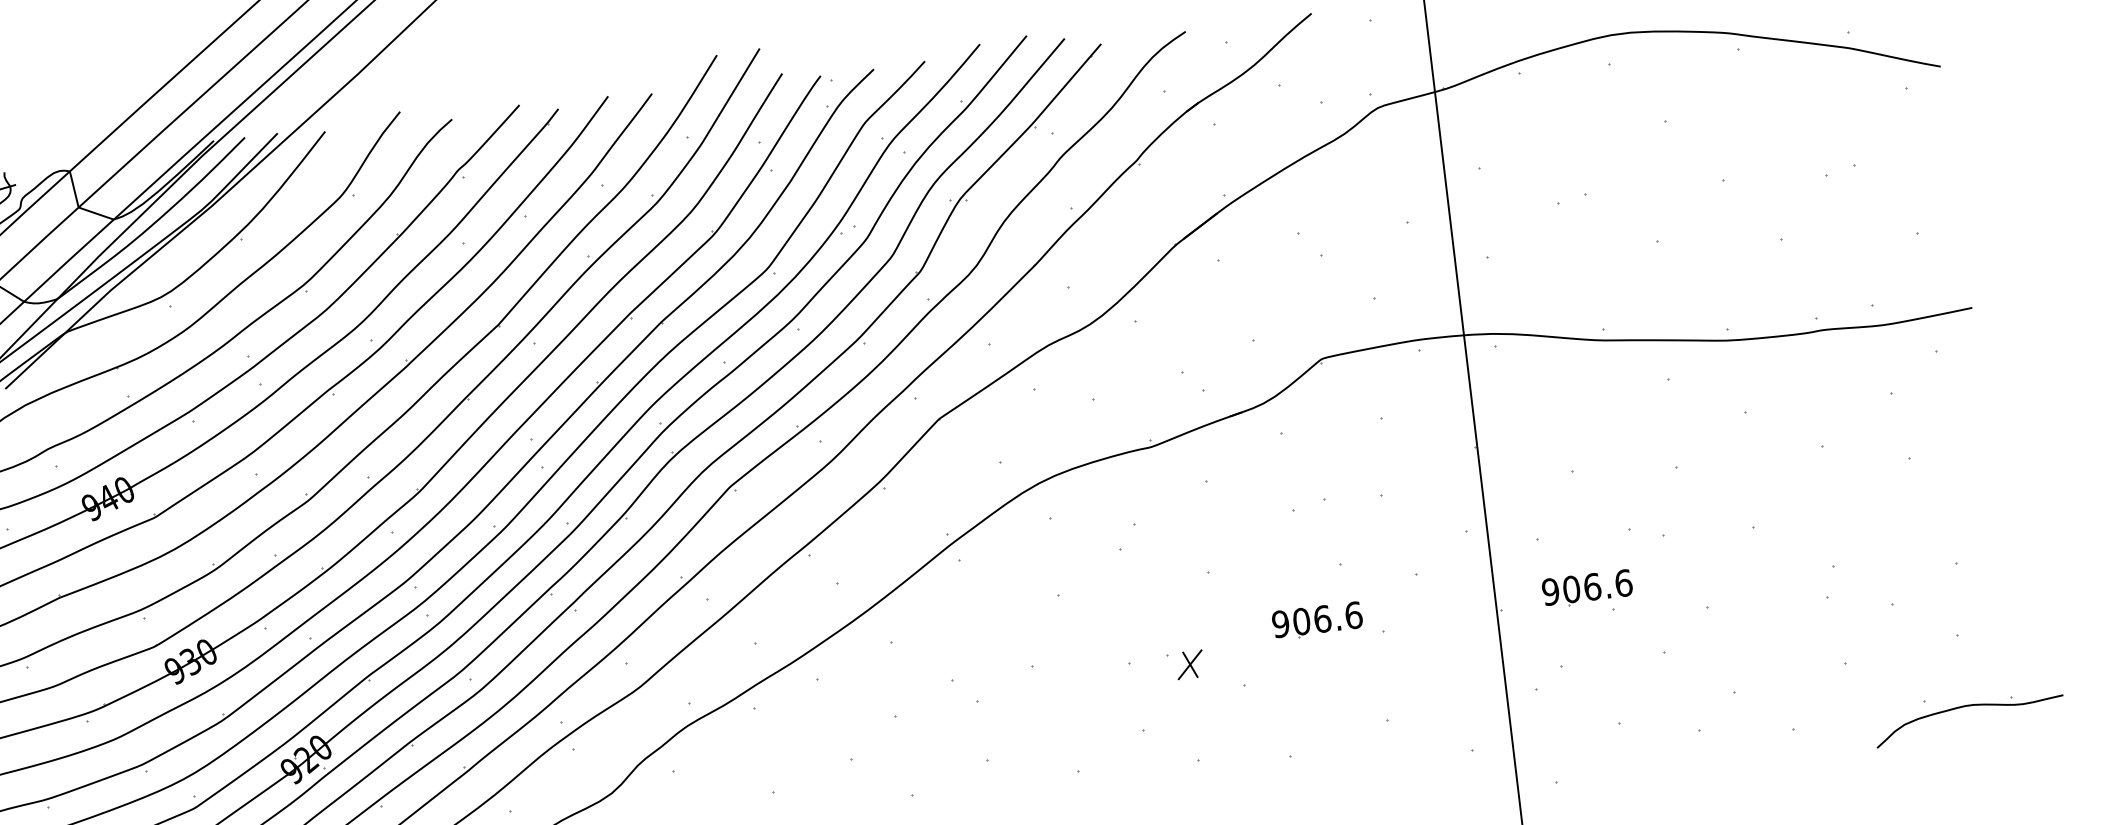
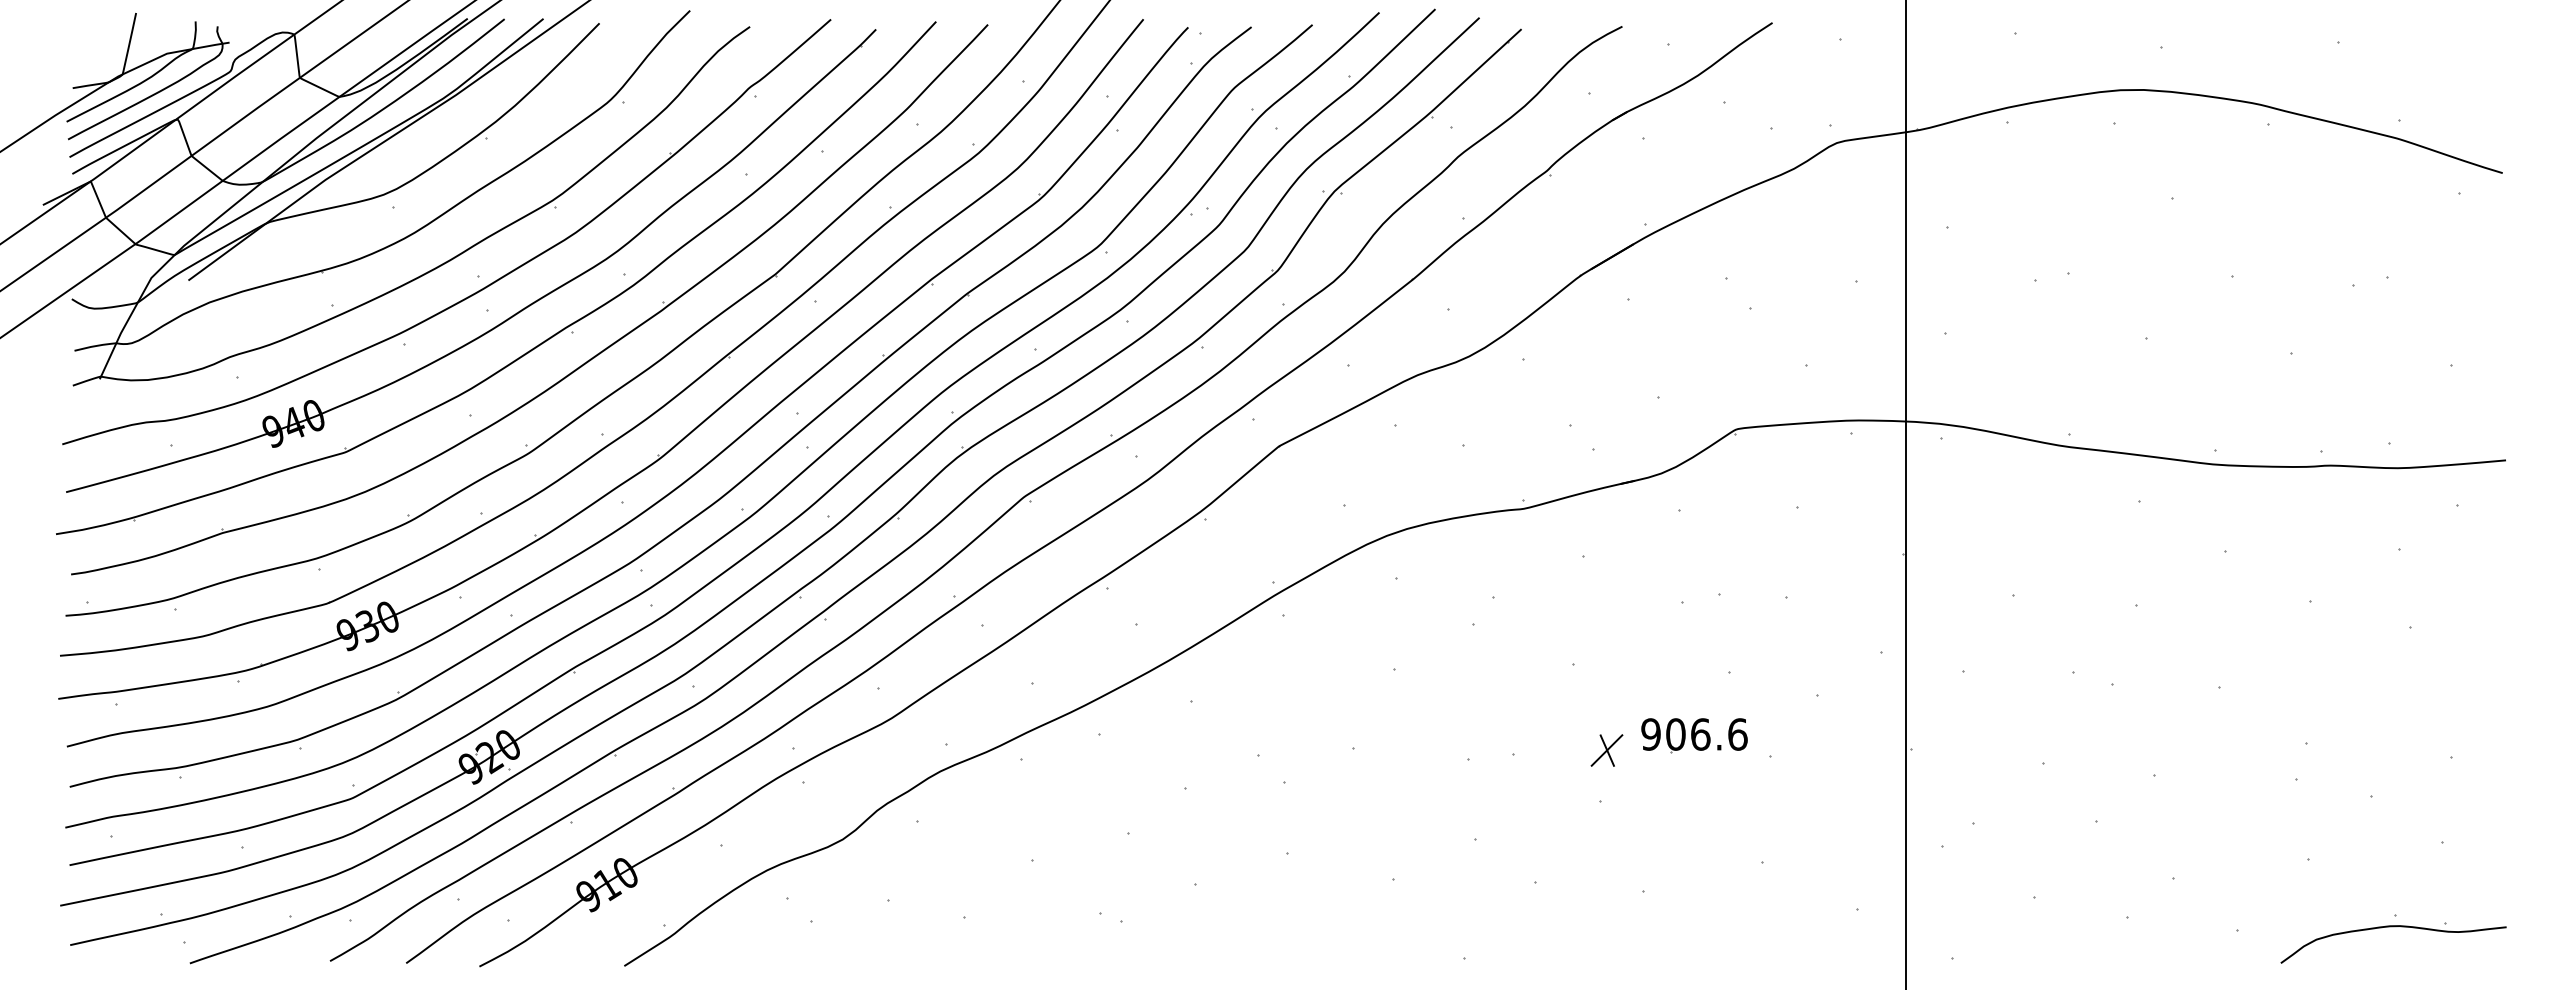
part: (1587, 588) -> (2015, 735), removed
part: (1189, 664) -> (1606, 750), moved
part: (1968, 706) -> (2393, 927), moved

